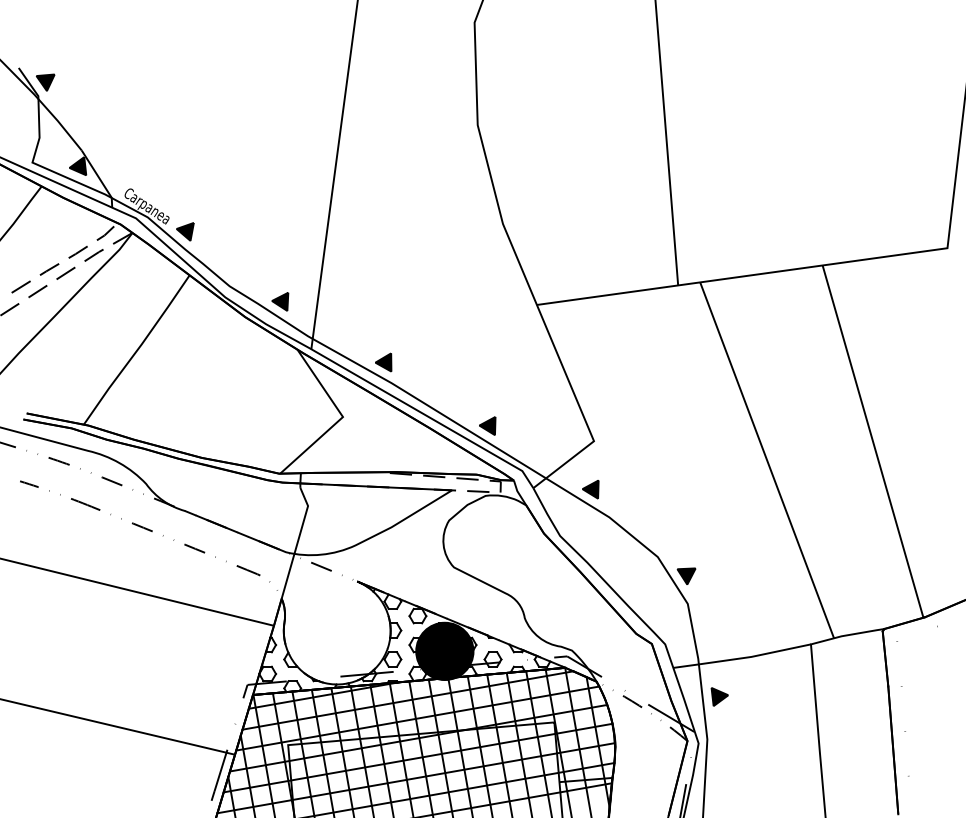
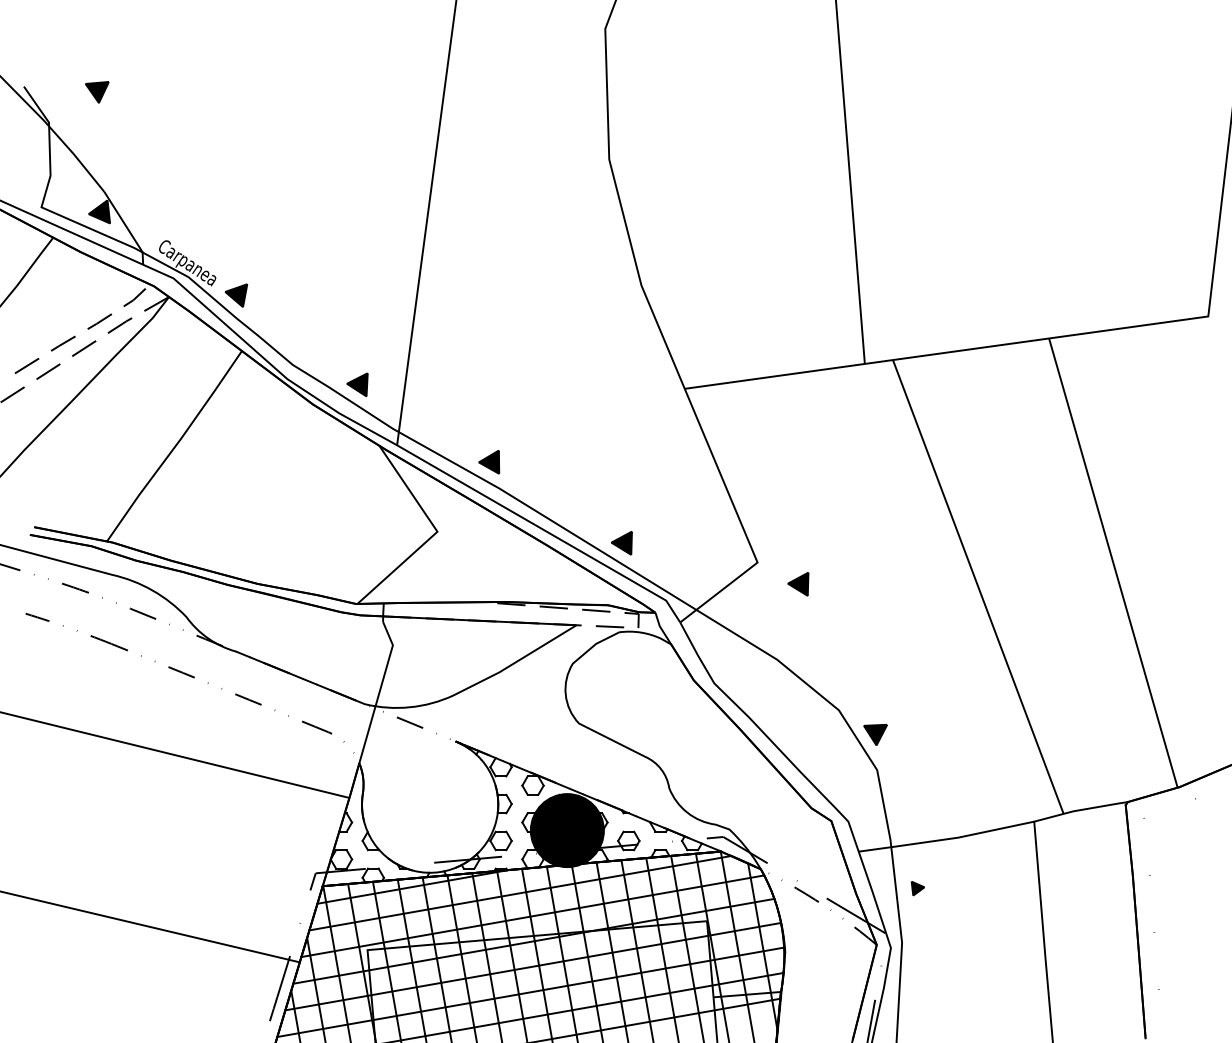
part: (45, 82) -> (97, 92), moved
part: (590, 489) -> (798, 584), moved
part: (719, 696) -> (917, 888), size x0.6

